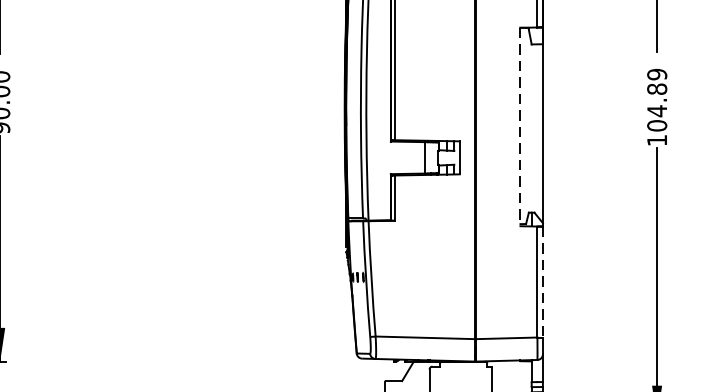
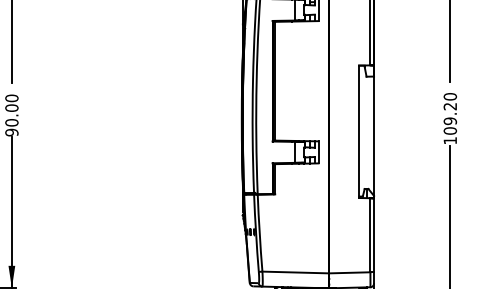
text: (657, 93) -> (450, 109), 104.89 -> 109.20
line: (521, 128) -> (359, 132), dashed -> solid
line: (543, 282) -> (374, 235), dashed -> solid

